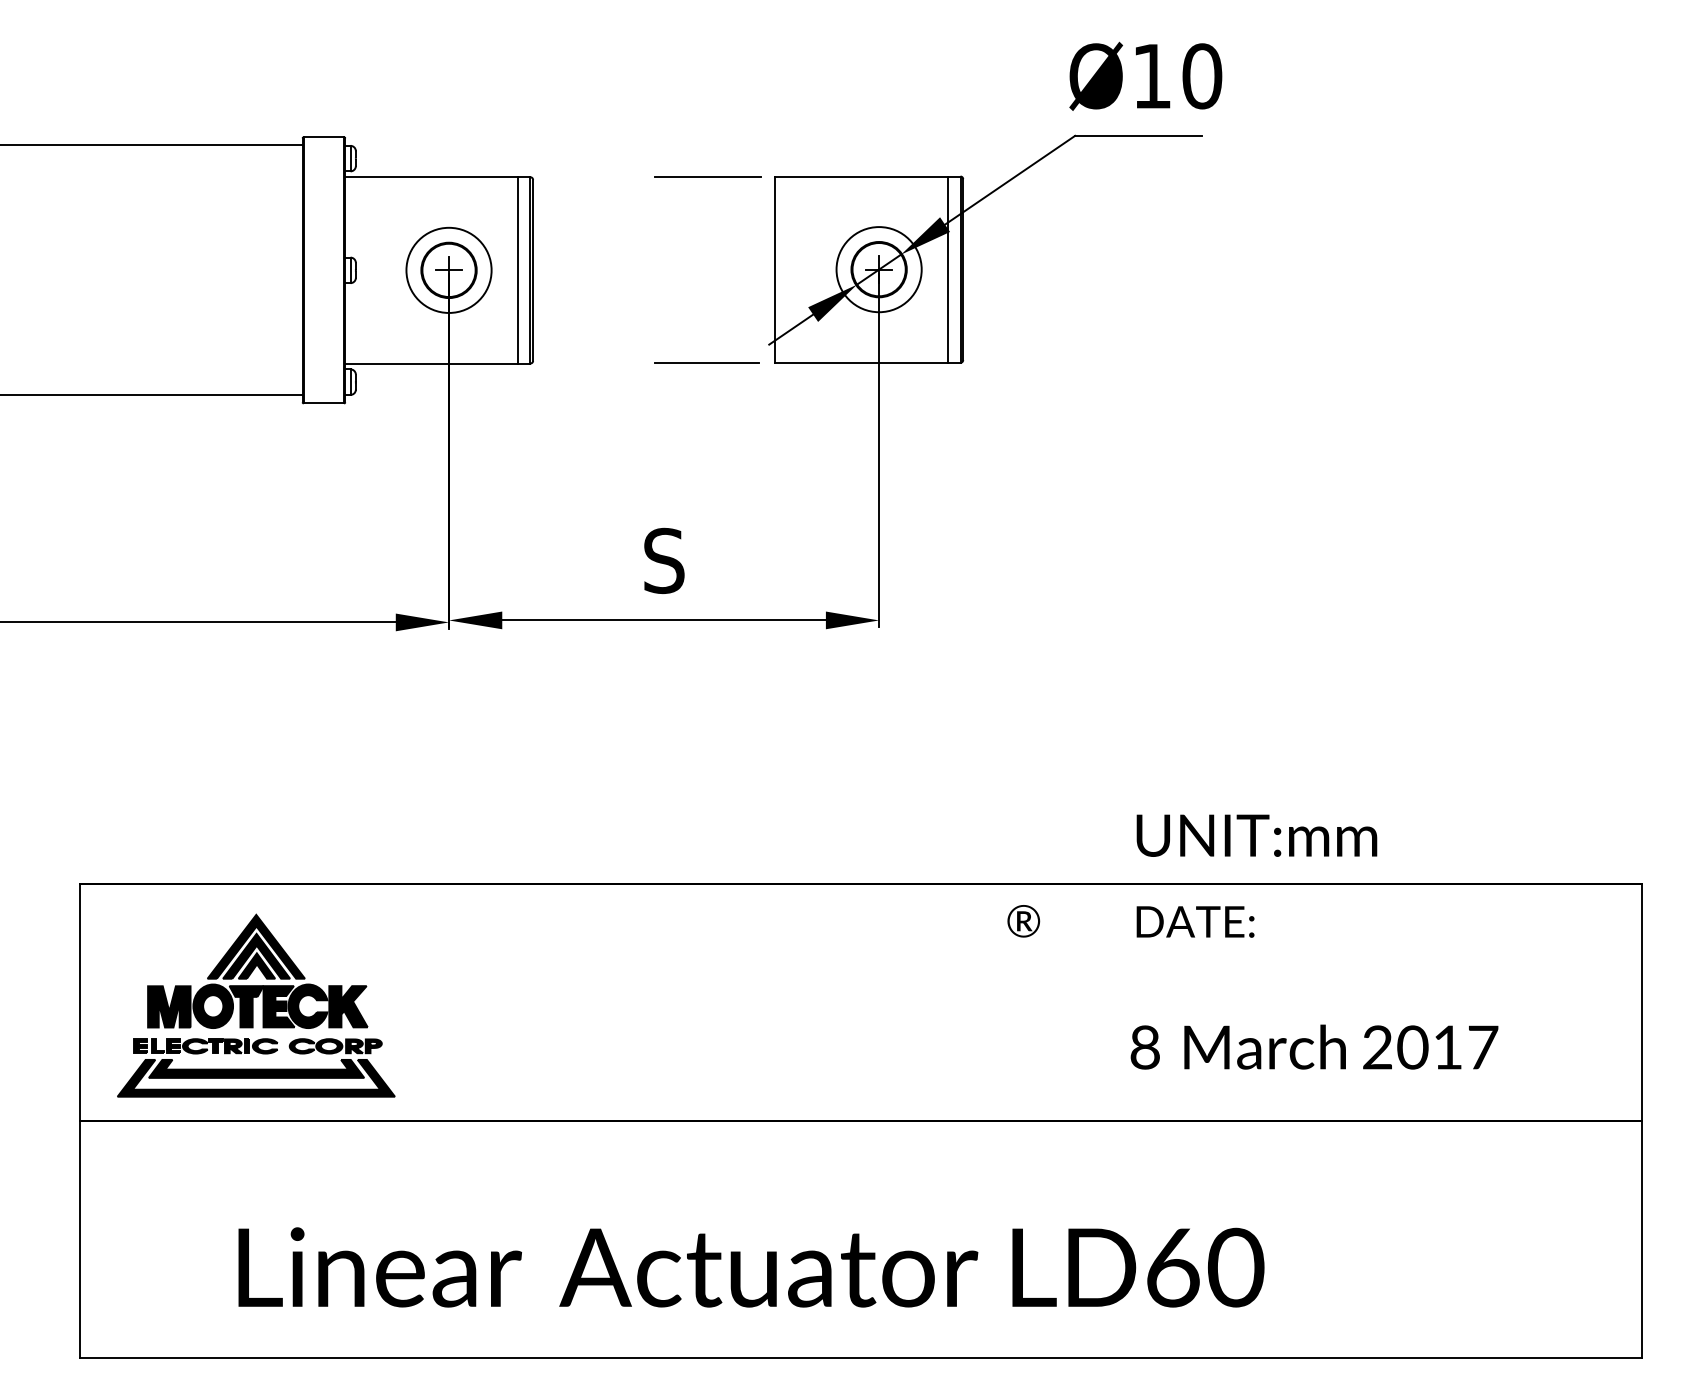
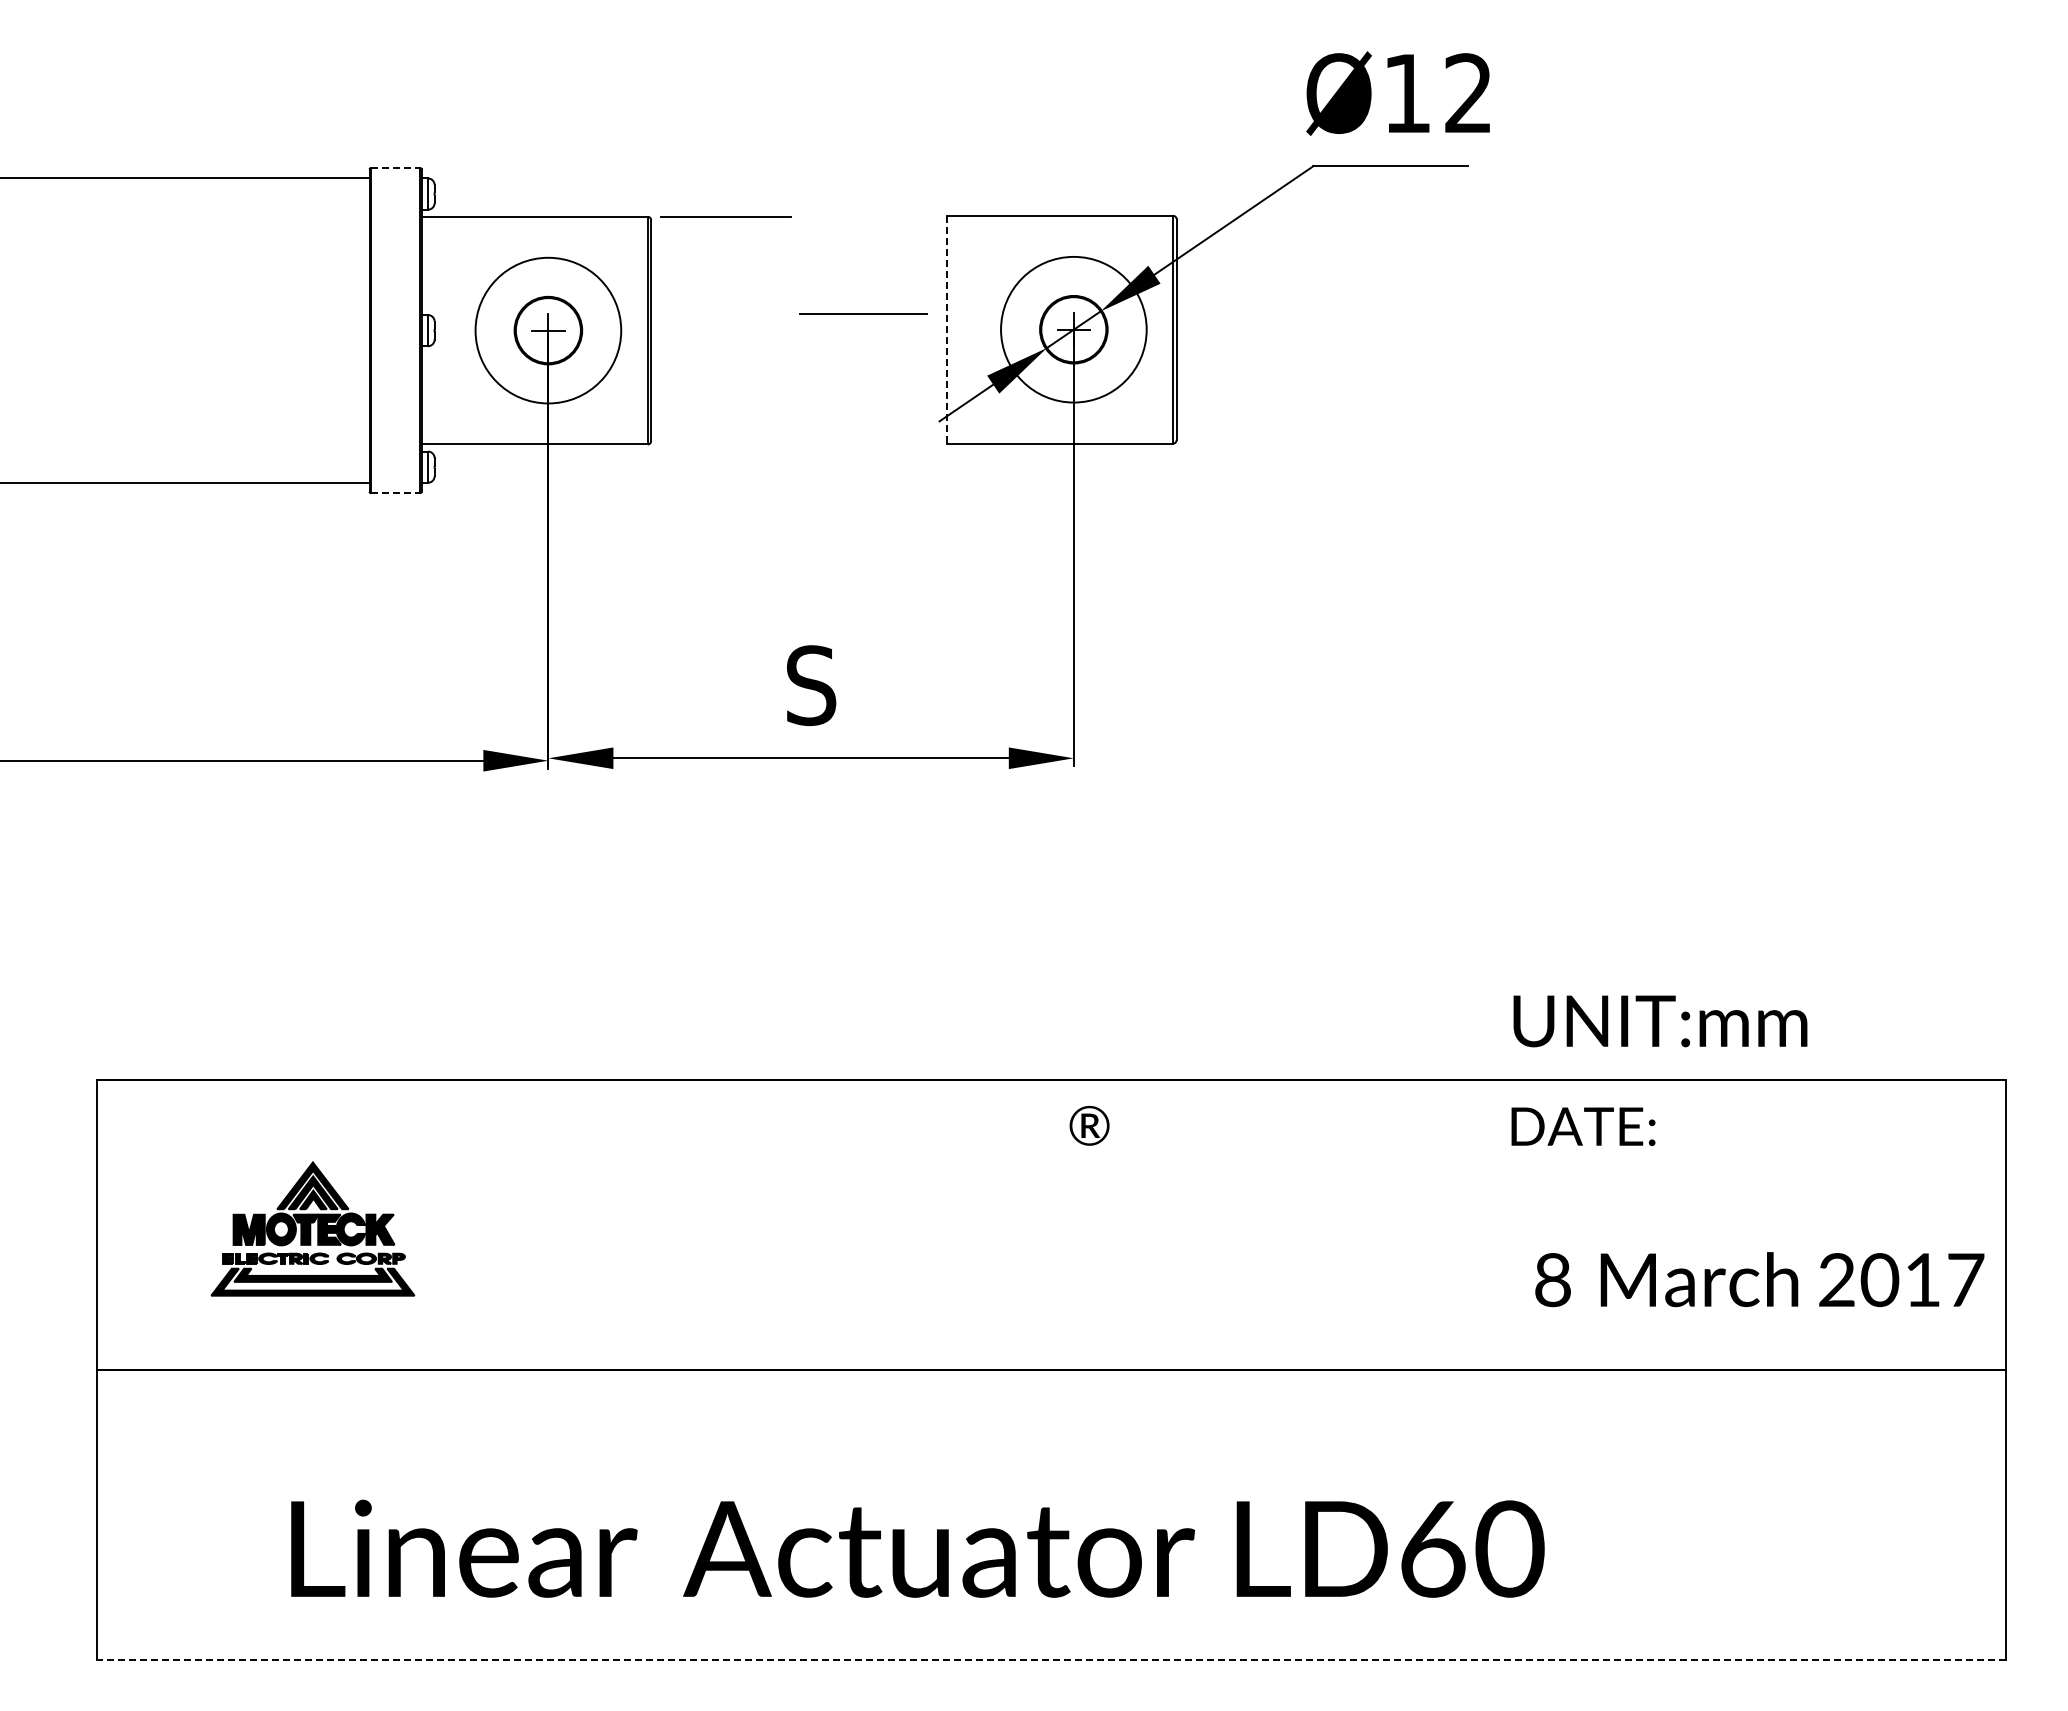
text: (1202, 76) -> (1468, 93), Ø10 -> Ø12
line: (323, 137) -> (395, 168), solid -> dashed
line: (707, 176) -> (725, 216), moved
line: (775, 269) -> (947, 329), solid -> dashed
circle: (878, 269) -> (1073, 329), size x1.4
line: (948, 269) -> (1158, 329), removed
circle: (449, 270) -> (548, 330), size x1.4
line: (517, 270) -> (632, 330), removed
line: (706, 362) -> (863, 313), moved
line: (323, 403) -> (395, 493), solid -> dashed
text: (1256, 835) -> (1660, 1021), moved
text: (1023, 920) -> (1089, 1125), moved
text: (1195, 921) -> (1583, 1126), moved
part: (255, 1005) -> (312, 1228), size x0.6
text: (1314, 1047) -> (1759, 1279), moved
line: (860, 1358) -> (1051, 1659), solid -> dashed

